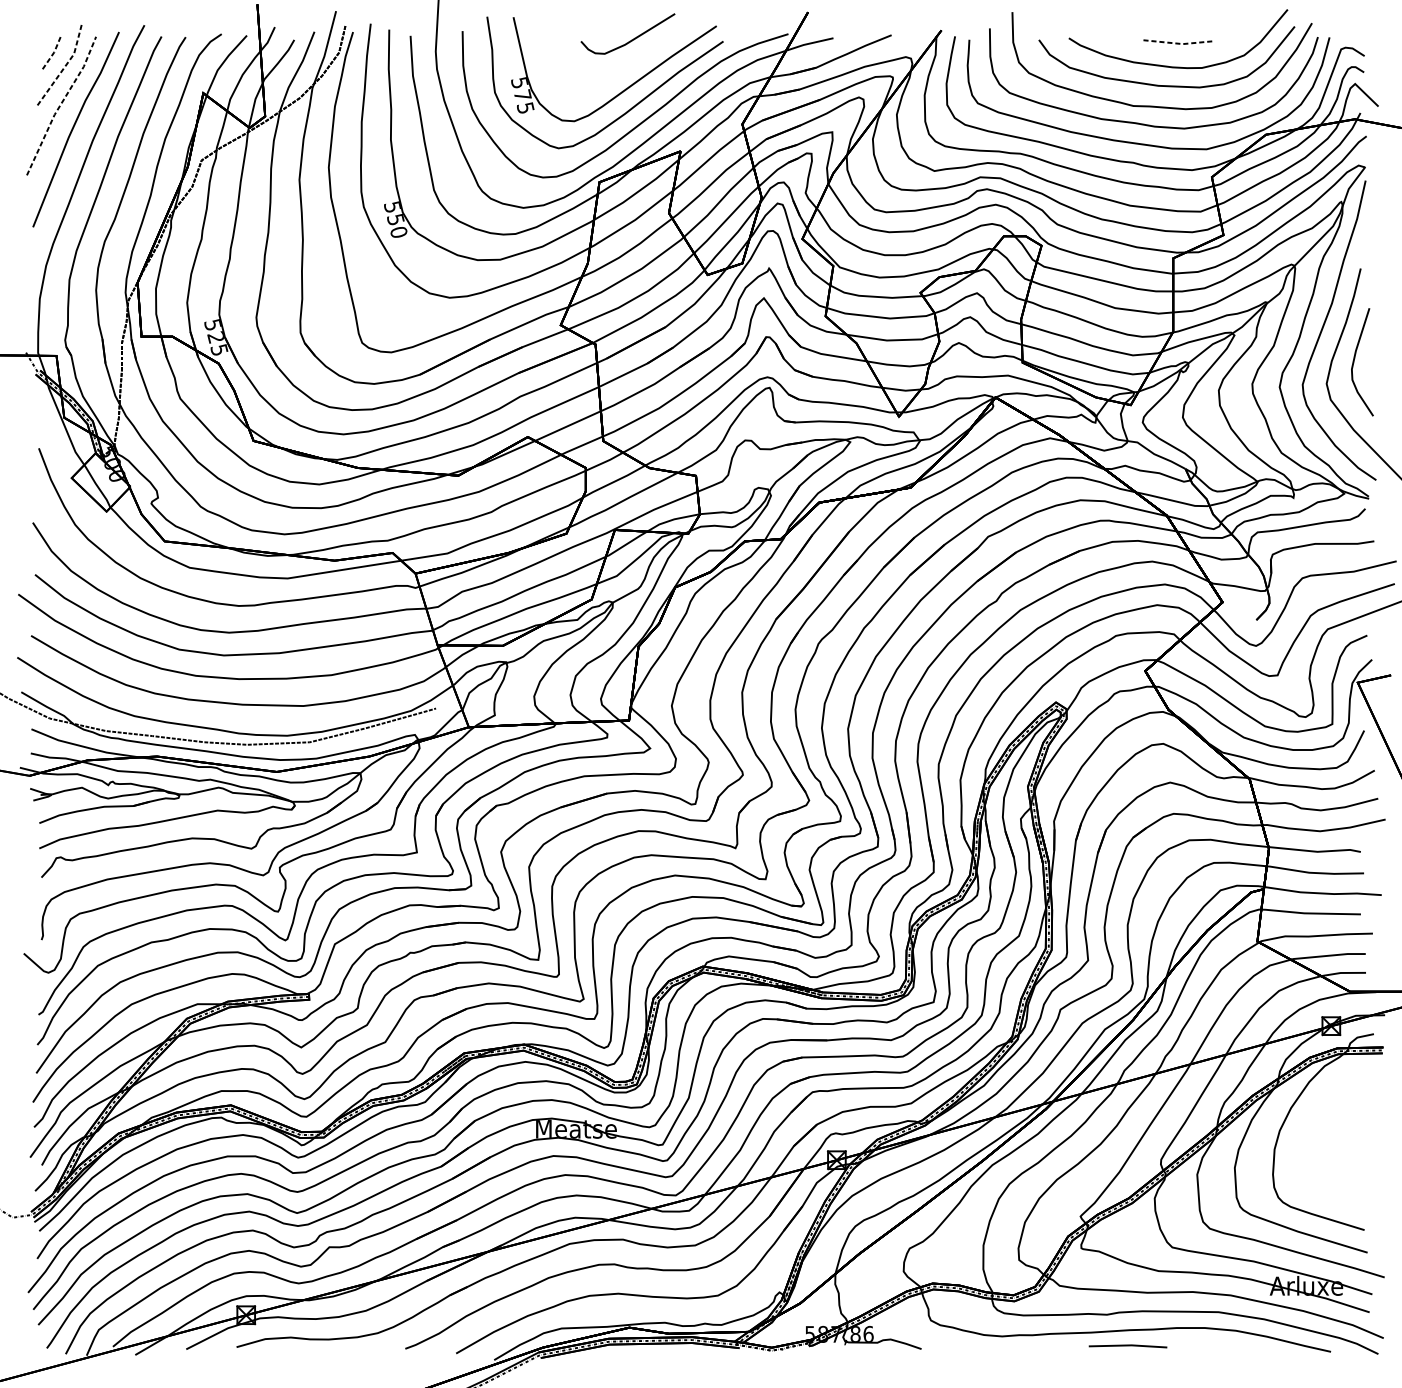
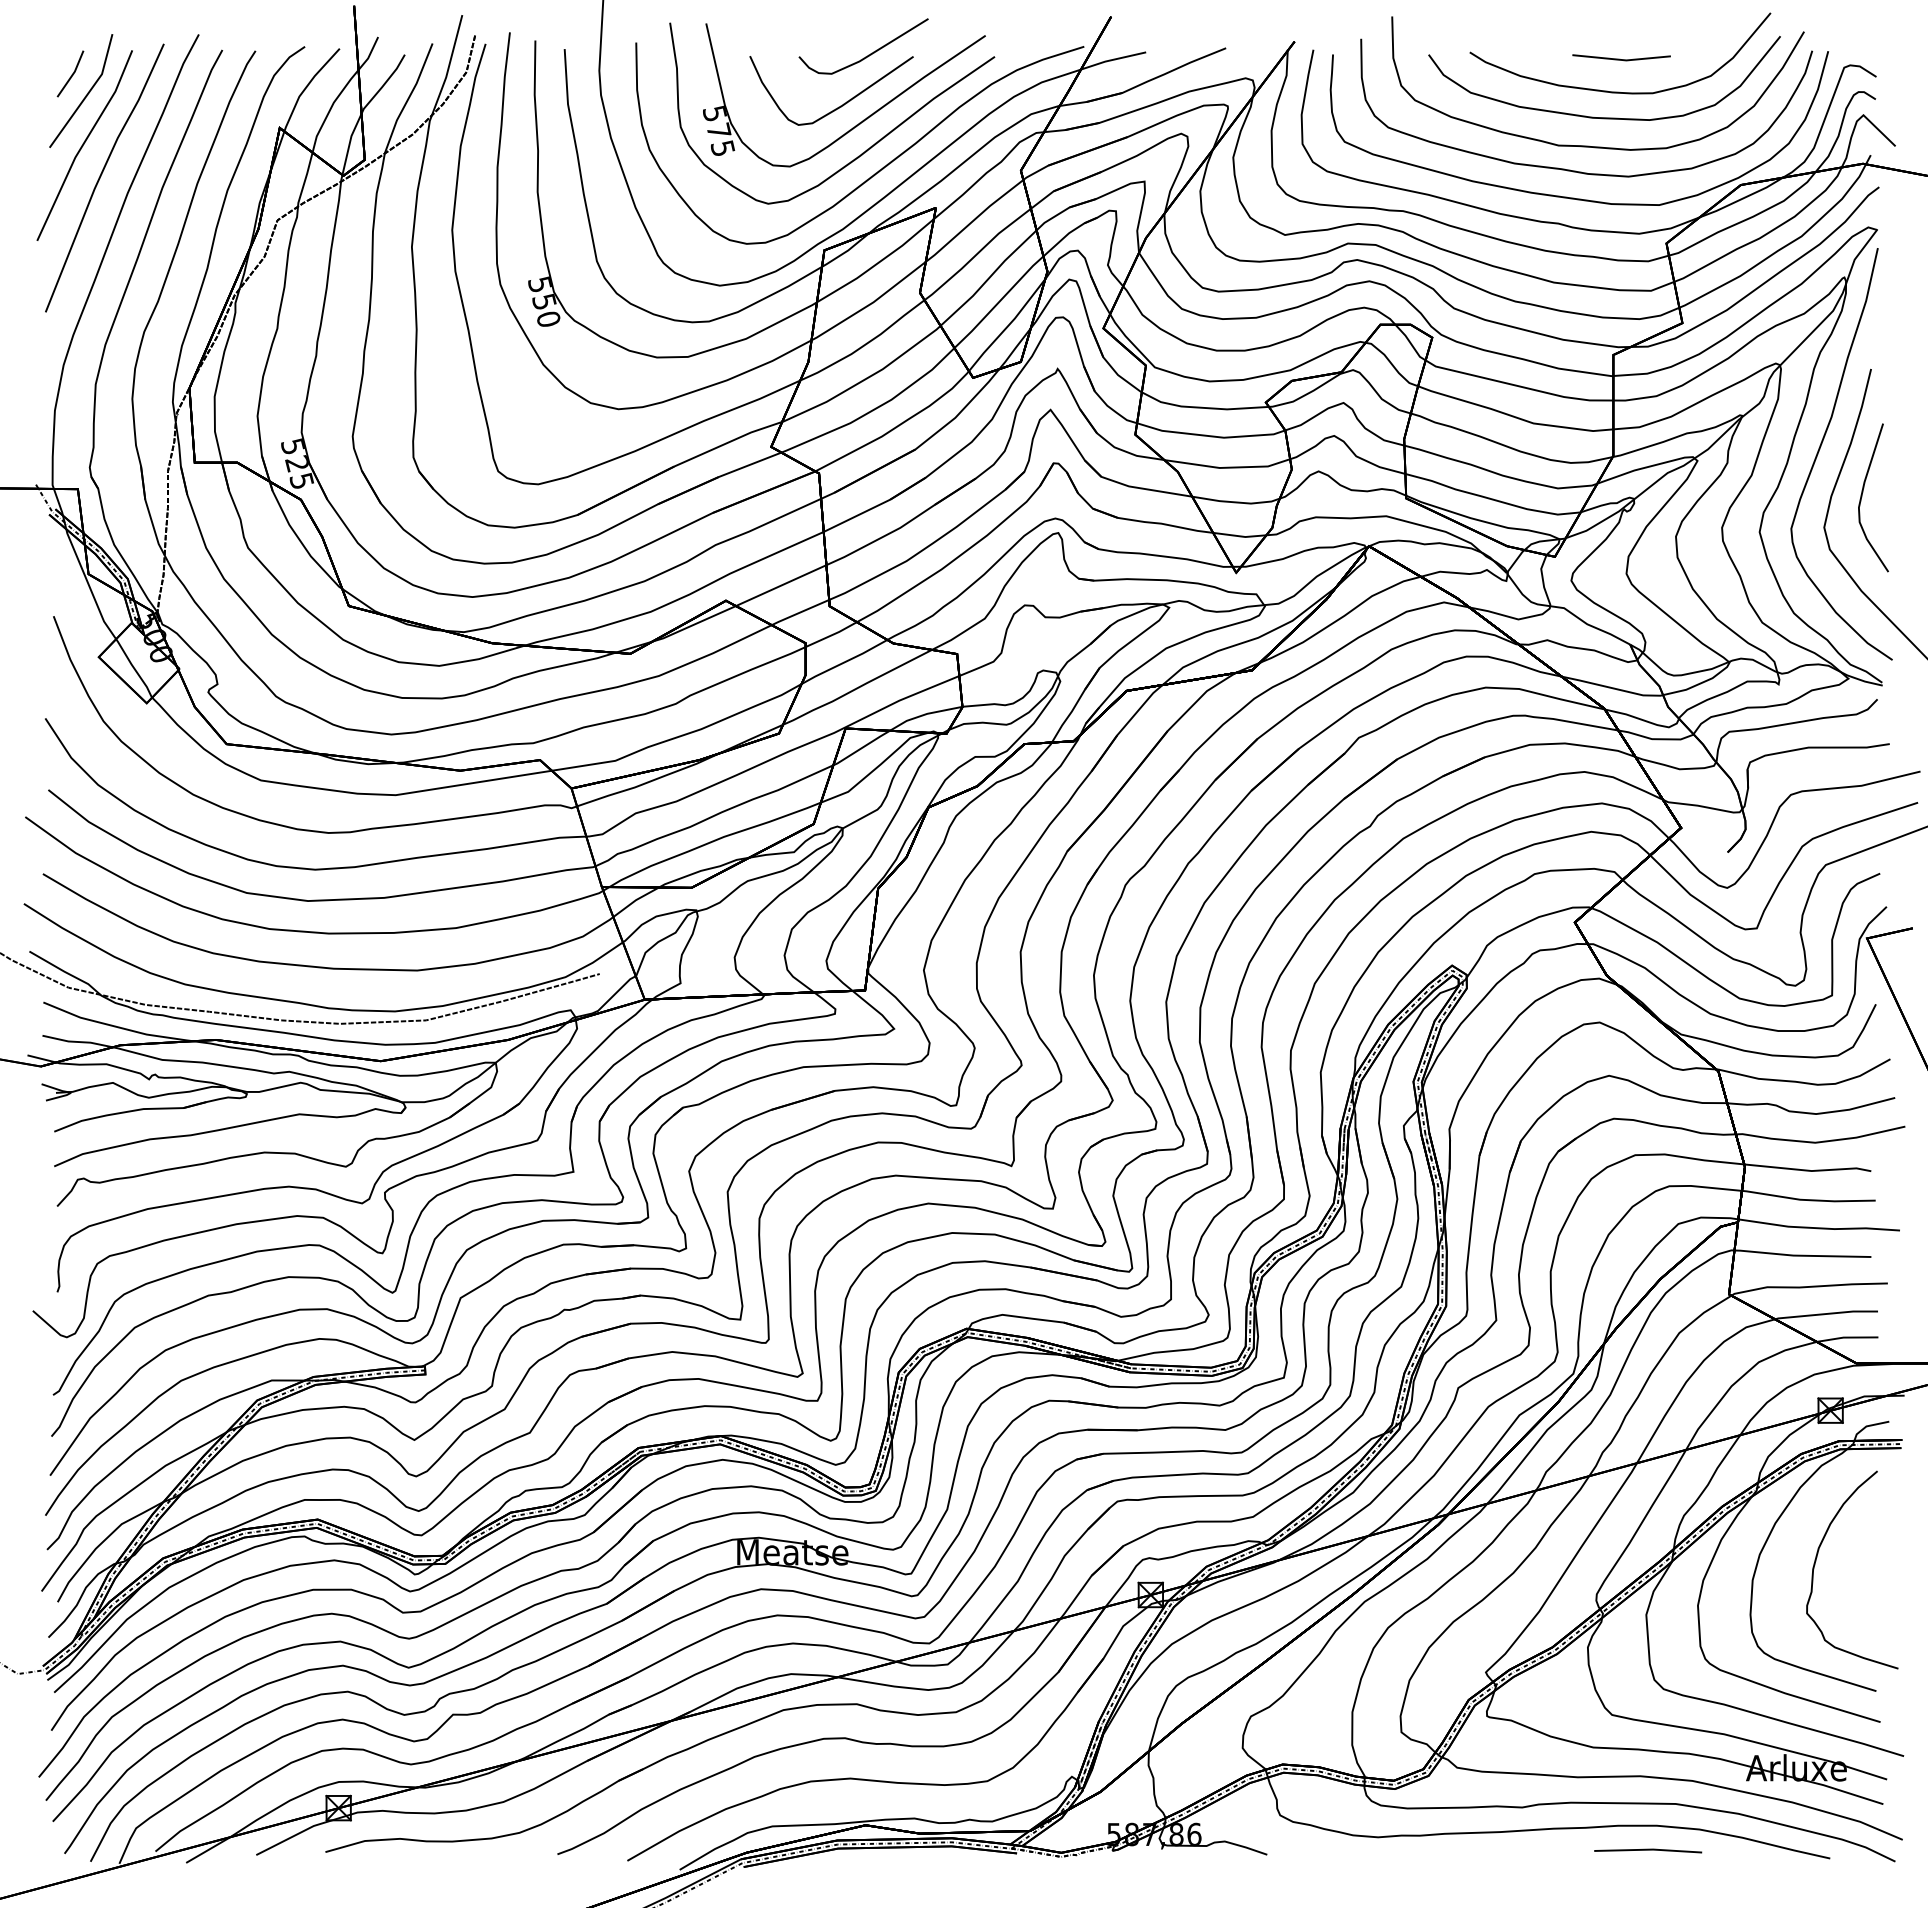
line: (1179, 44) -> (1622, 60), dashed -> solid
line: (52, 54) -> (72, 74), dashed -> solid
line: (64, 68) -> (88, 93), dashed -> solid
curve: (609, 77) -> (838, 106), added
line: (60, 105) -> (83, 144), dashed -> solid
curve: (1321, 1135) -> (1816, 1561), added
line: (1128, 1346) -> (1648, 1850), moved

